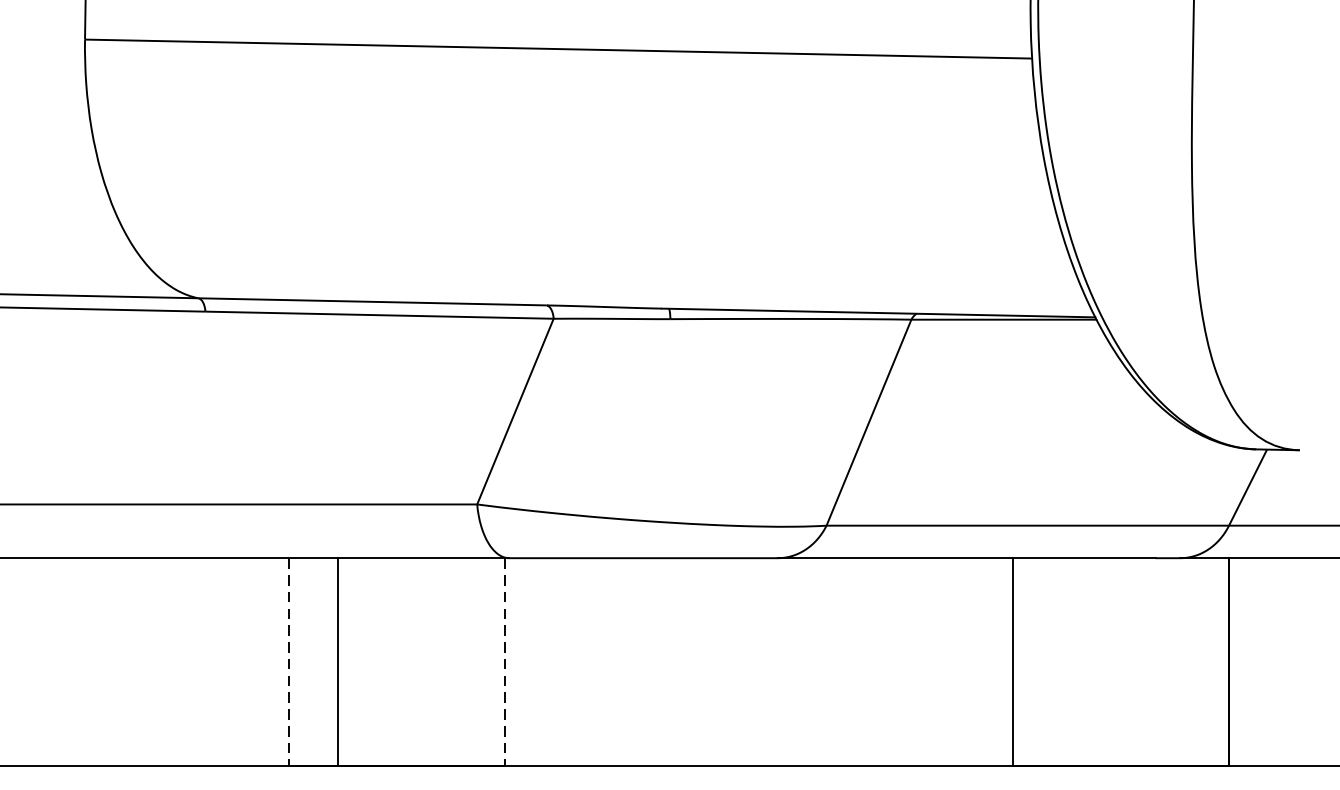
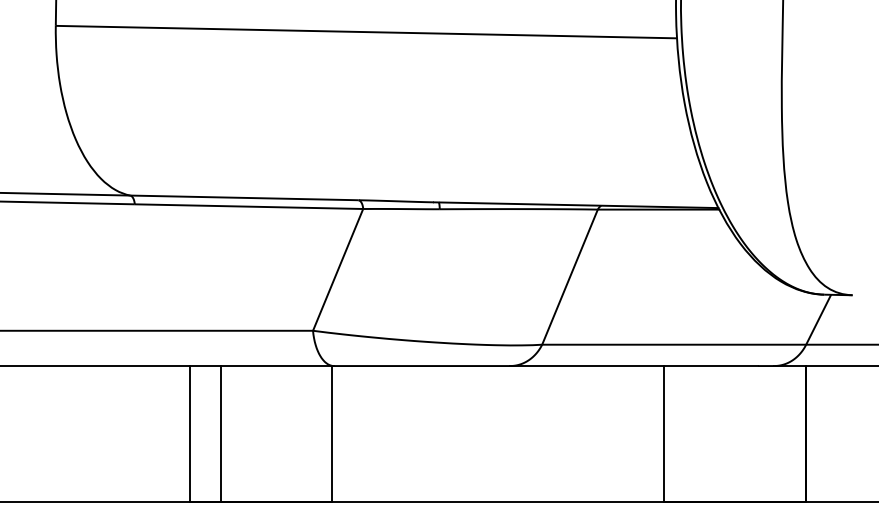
line: (288, 662) -> (189, 434), dashed -> solid
line: (505, 662) -> (331, 434), dashed -> solid

